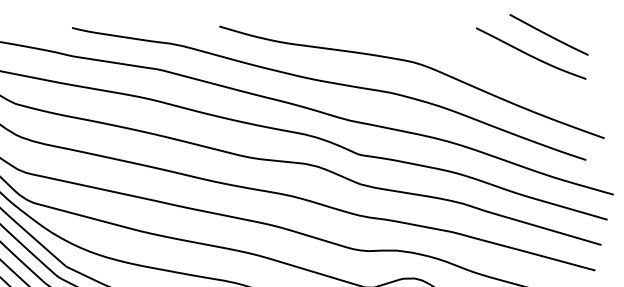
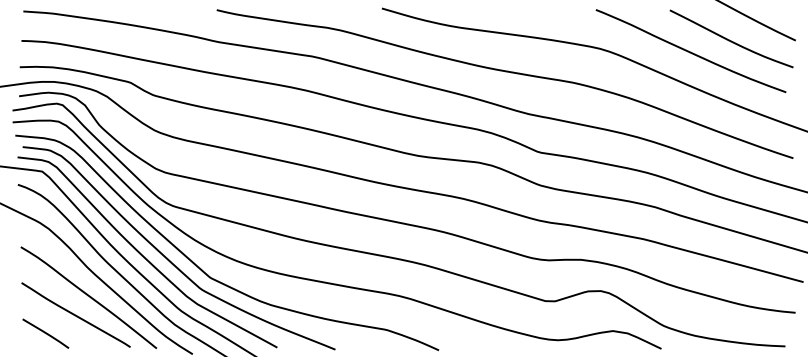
curve: (494, 64) -> (690, 51), added

